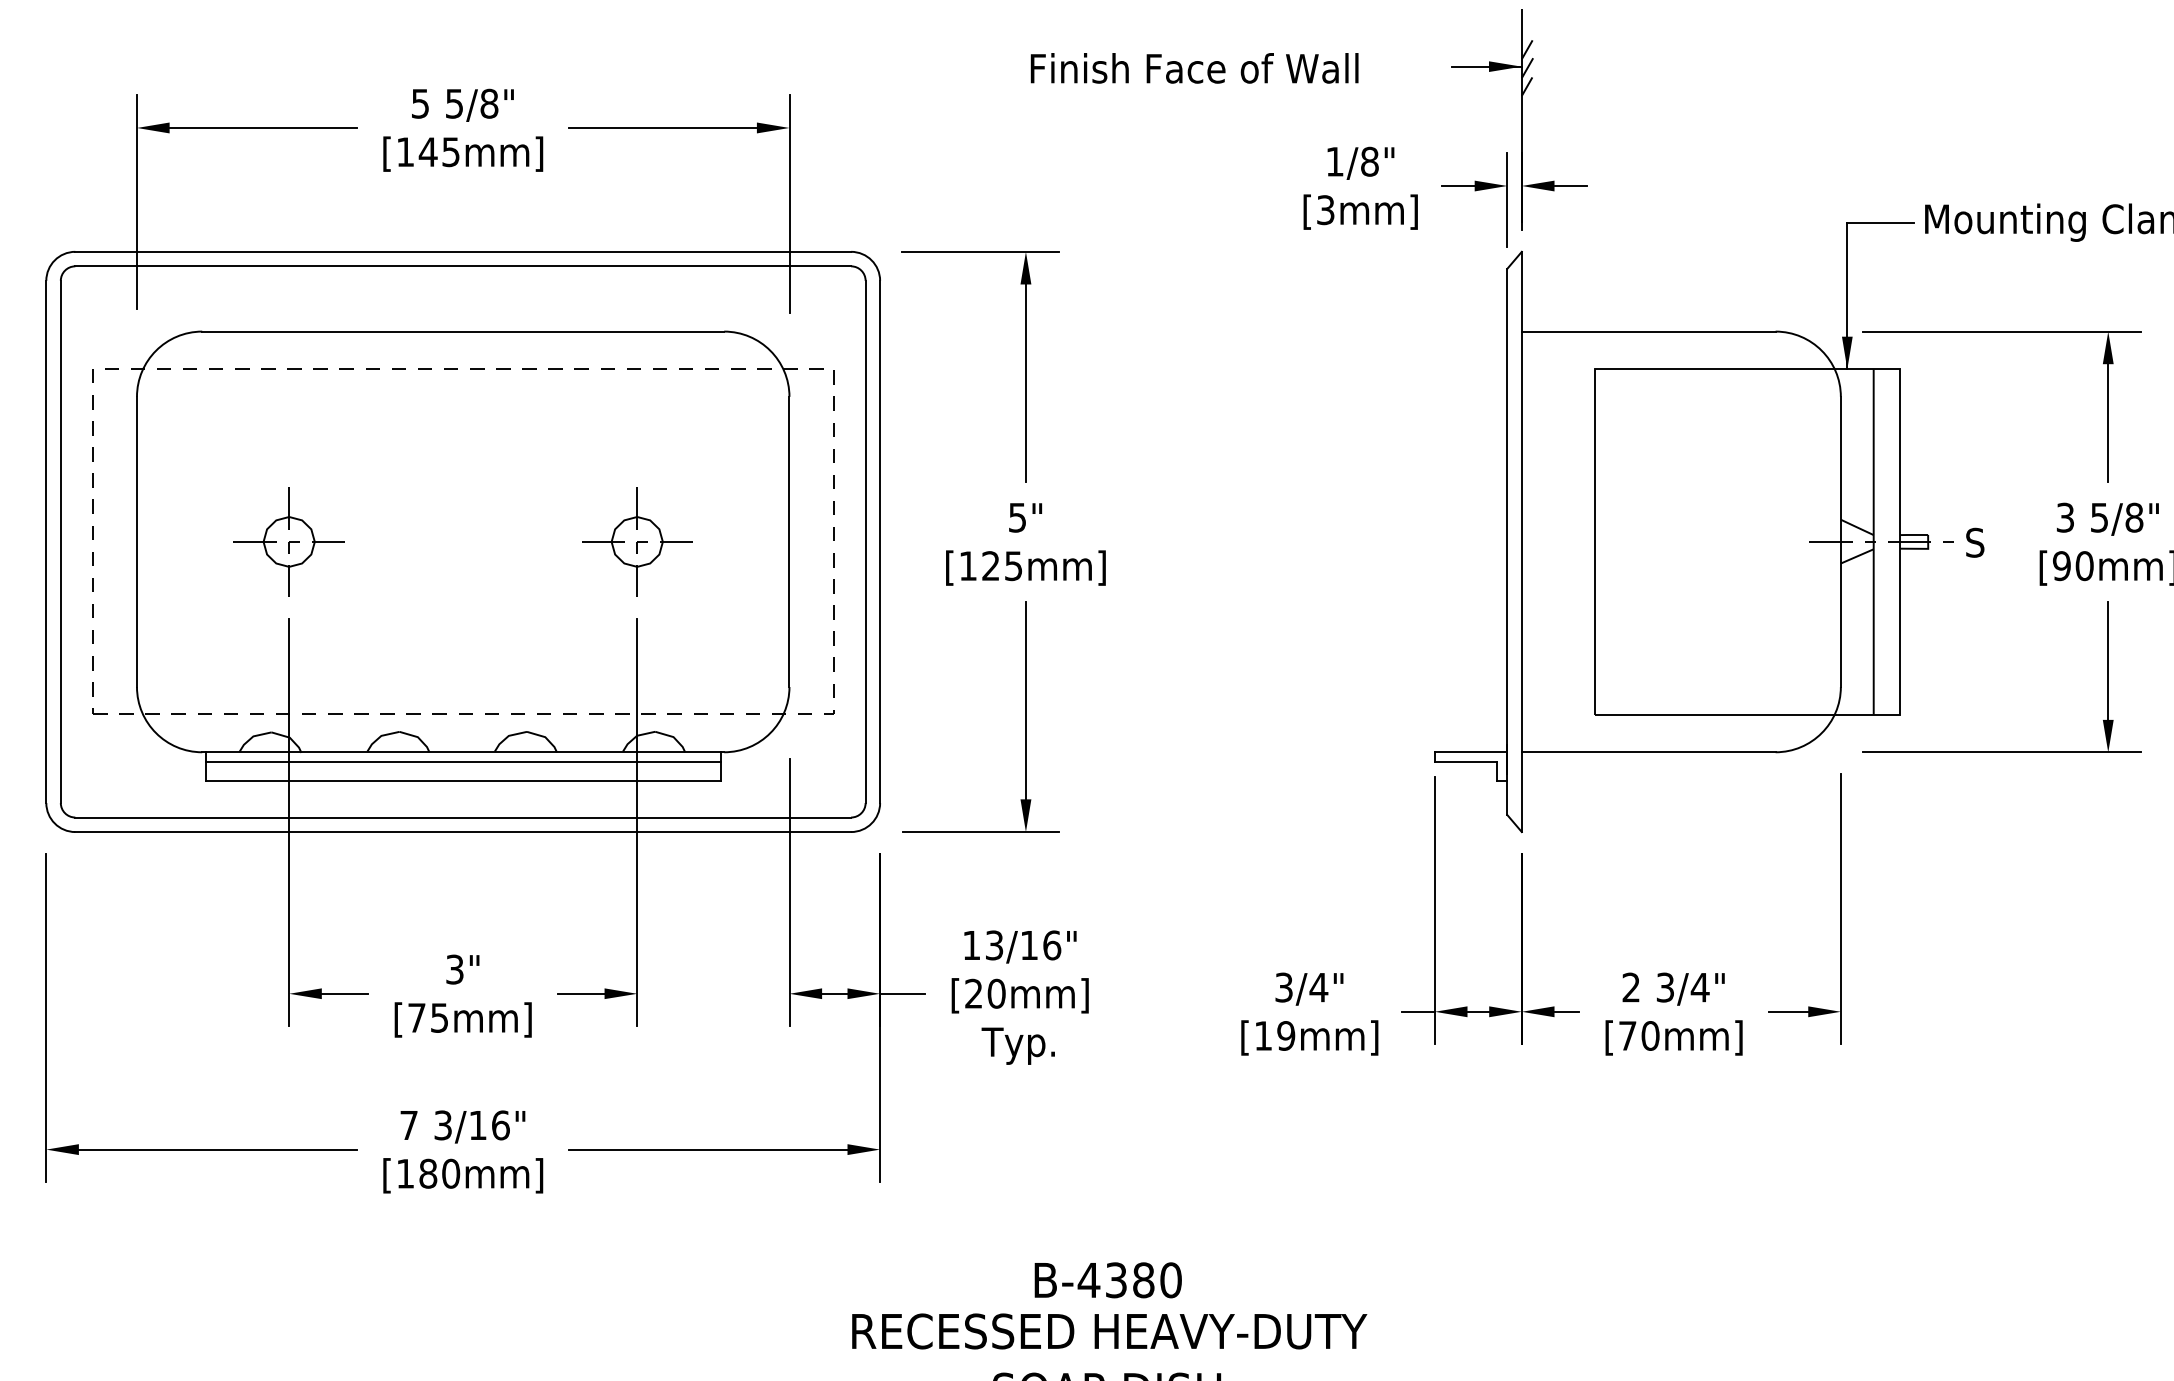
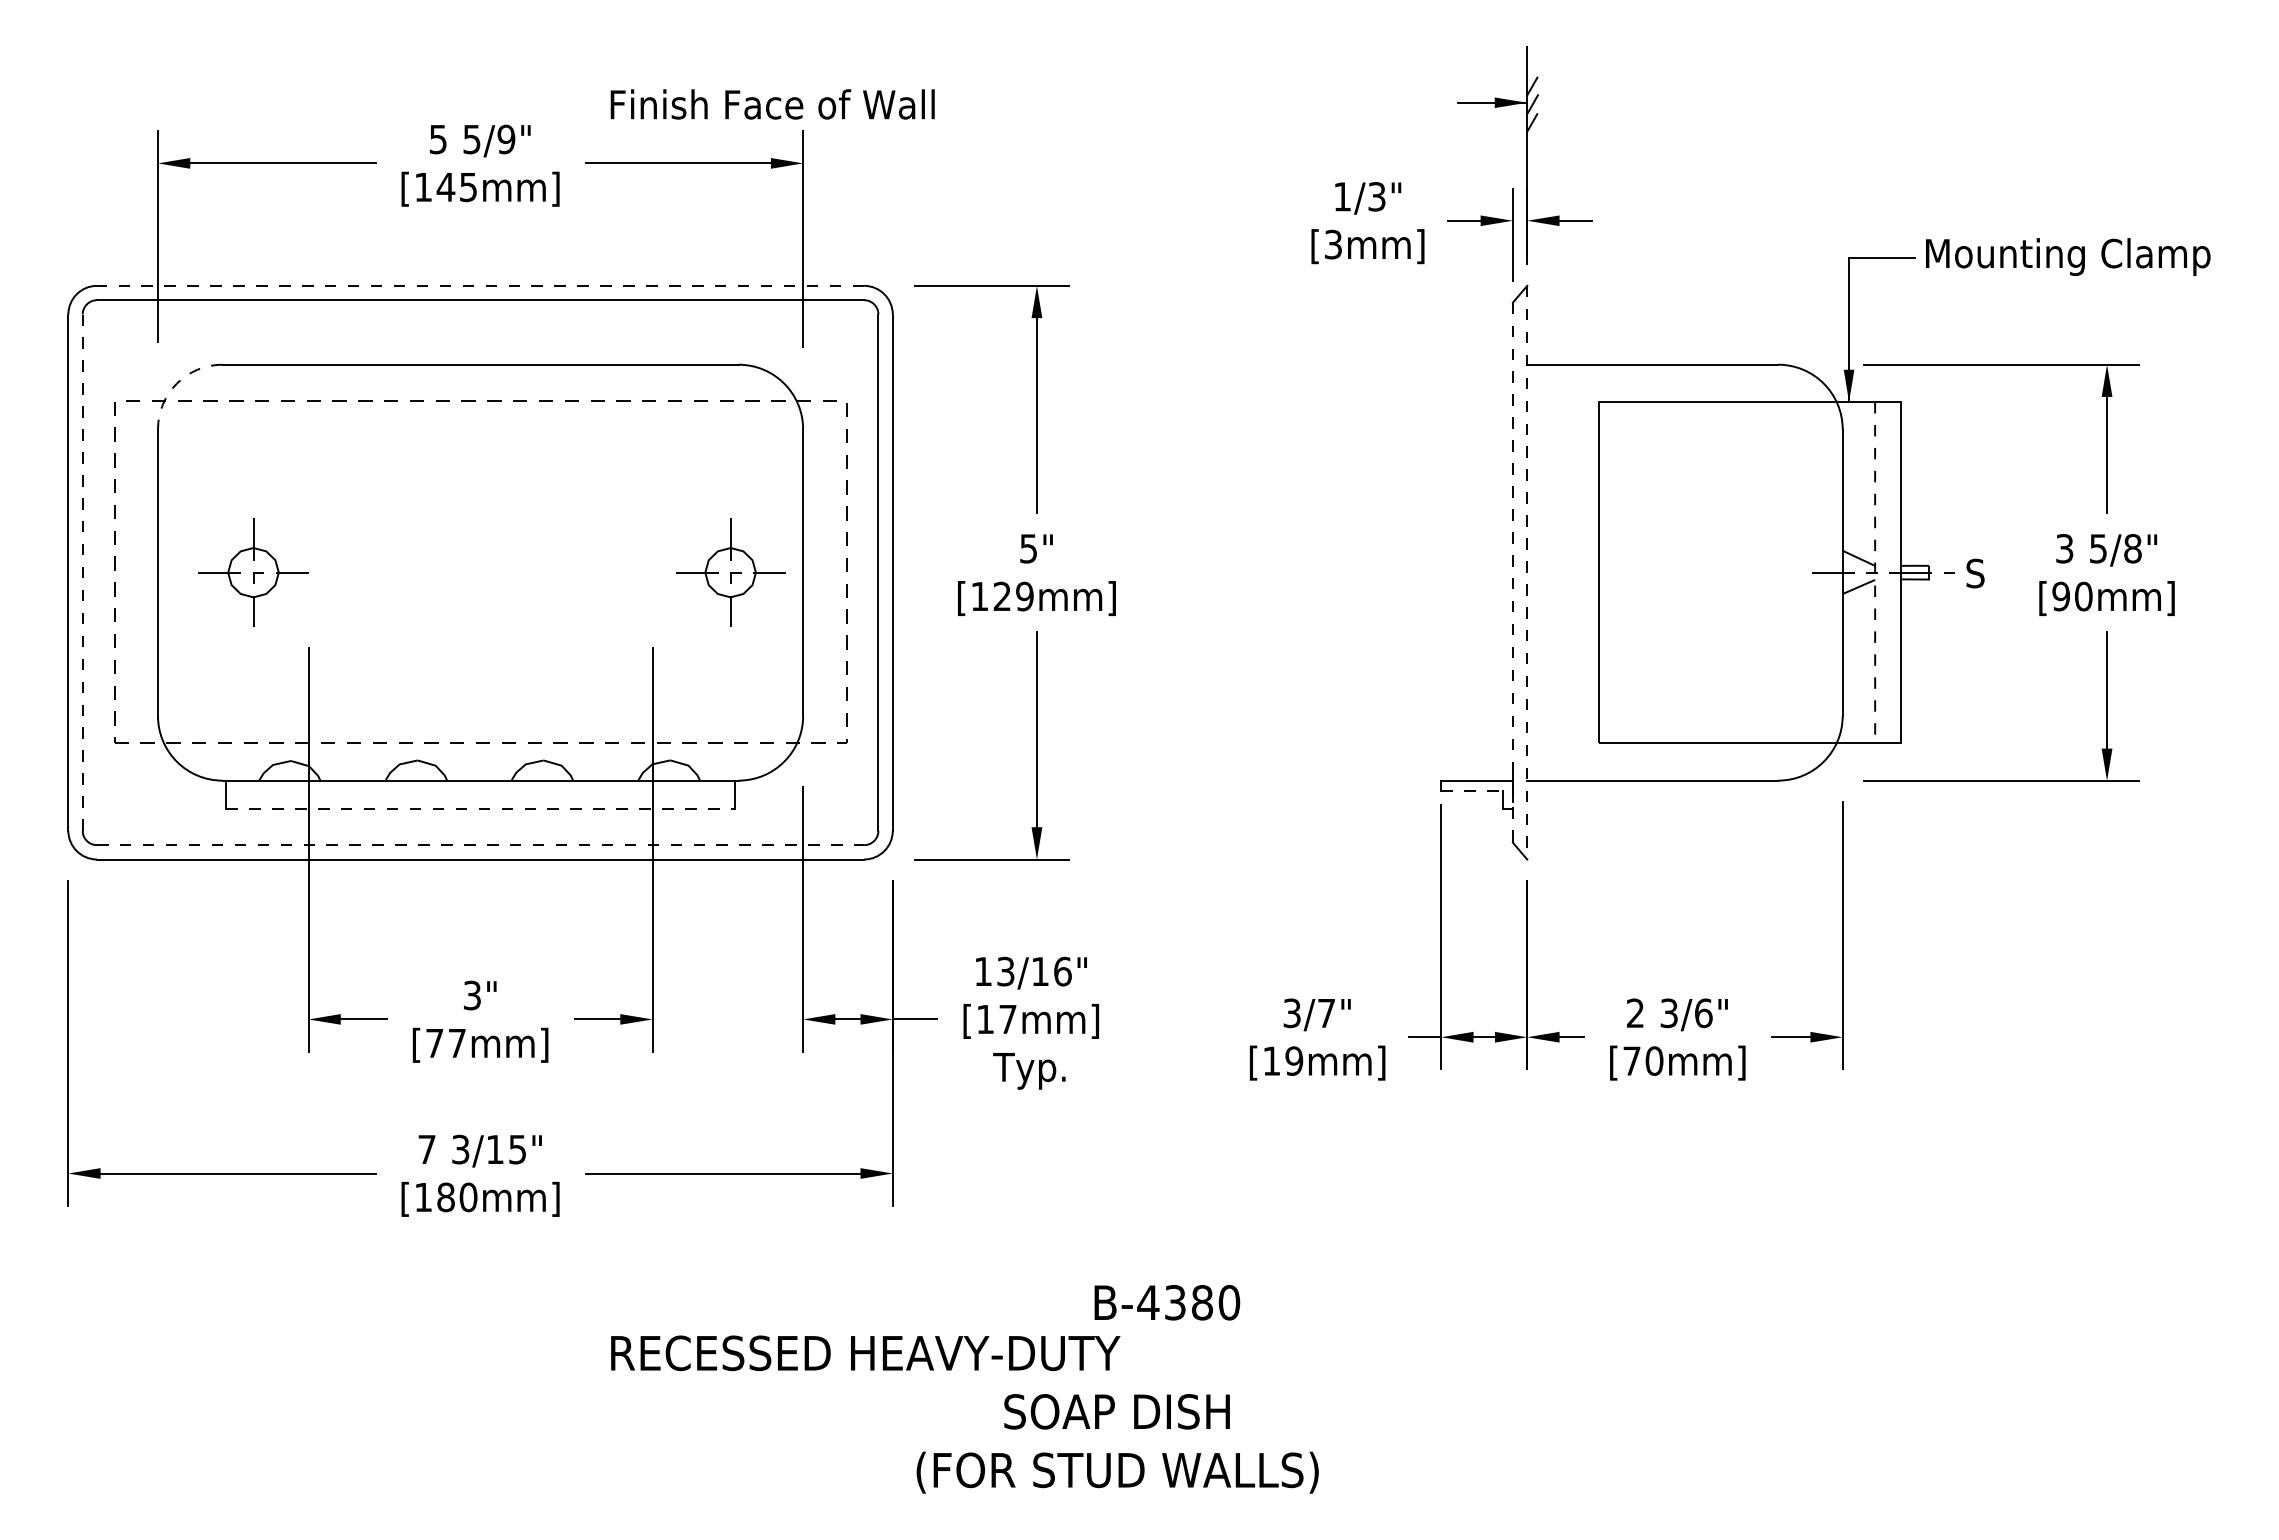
text: (1194, 68) -> (772, 104), moved
text: (489, 103) -> (506, 139), 5/8" -> 5/9"
text: (1369, 161) -> (1376, 196), 1/8" -> 1/3"
line: (463, 251) -> (480, 285), solid -> dashed
arc: (155, 350) -> (176, 383), solid -> dashed
part: (289, 541) -> (253, 572), moved
part: (637, 541) -> (730, 572), moved
line: (1522, 541) -> (1527, 572), solid -> dashed
line: (1874, 541) -> (1875, 572), solid -> dashed
line: (60, 542) -> (82, 573), solid -> dashed
line: (1506, 542) -> (1512, 573), solid -> dashed
text: (1013, 566) -> (1024, 596), [125mm] -> [129mm]
line: (463, 762) -> (480, 790), removed
line: (1466, 762) -> (1472, 790), solid -> dashed
line: (463, 781) -> (480, 809), solid -> dashed
line: (463, 817) -> (480, 845), solid -> dashed
text: (1318, 987) -> (1326, 1013), 3/4" -> 3/7"
text: (1700, 987) -> (1703, 1013), 3/4" -> 3/6"
text: (985, 993) -> (996, 1019), [20mm] -> [17mm]
text: (438, 1018) -> (456, 1043), [75mm] -> [77mm]
text: (500, 1125) -> (517, 1149), 3/16" -> 3/15"
text: (1108, 1280) -> (1167, 1302), moved
text: (1109, 1331) -> (865, 1353), moved

